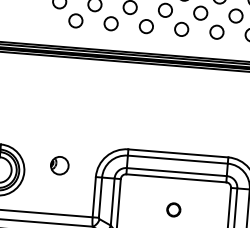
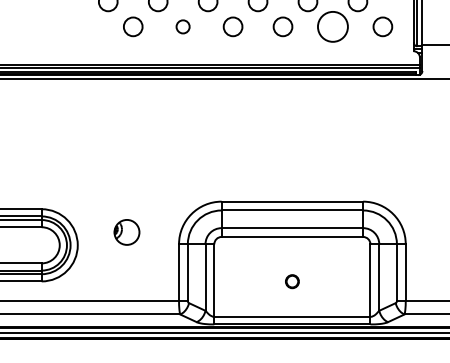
circle: (110, 23) -> (182, 26), size x0.7
circle: (216, 31) -> (332, 26), size x1.6
part: (173, 209) -> (292, 281), size x0.7

